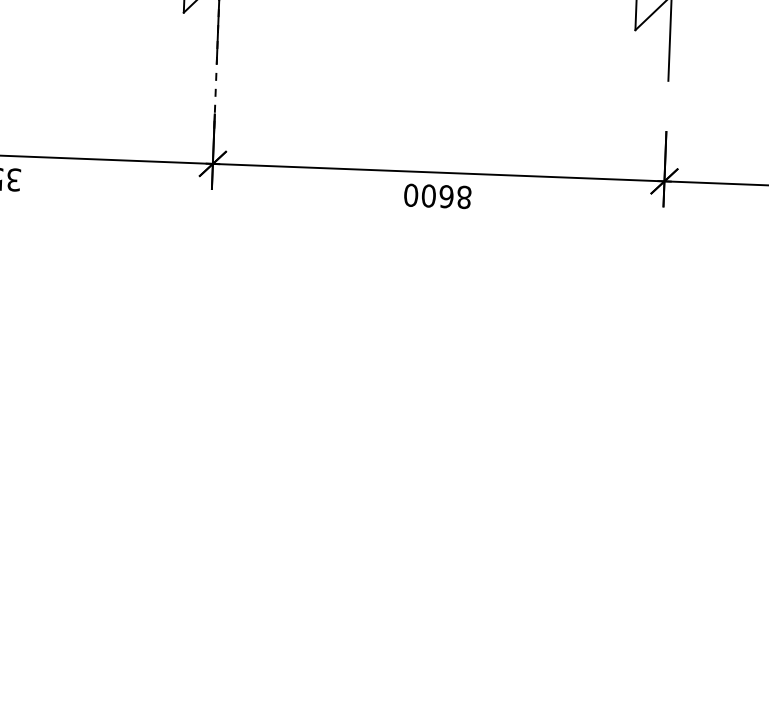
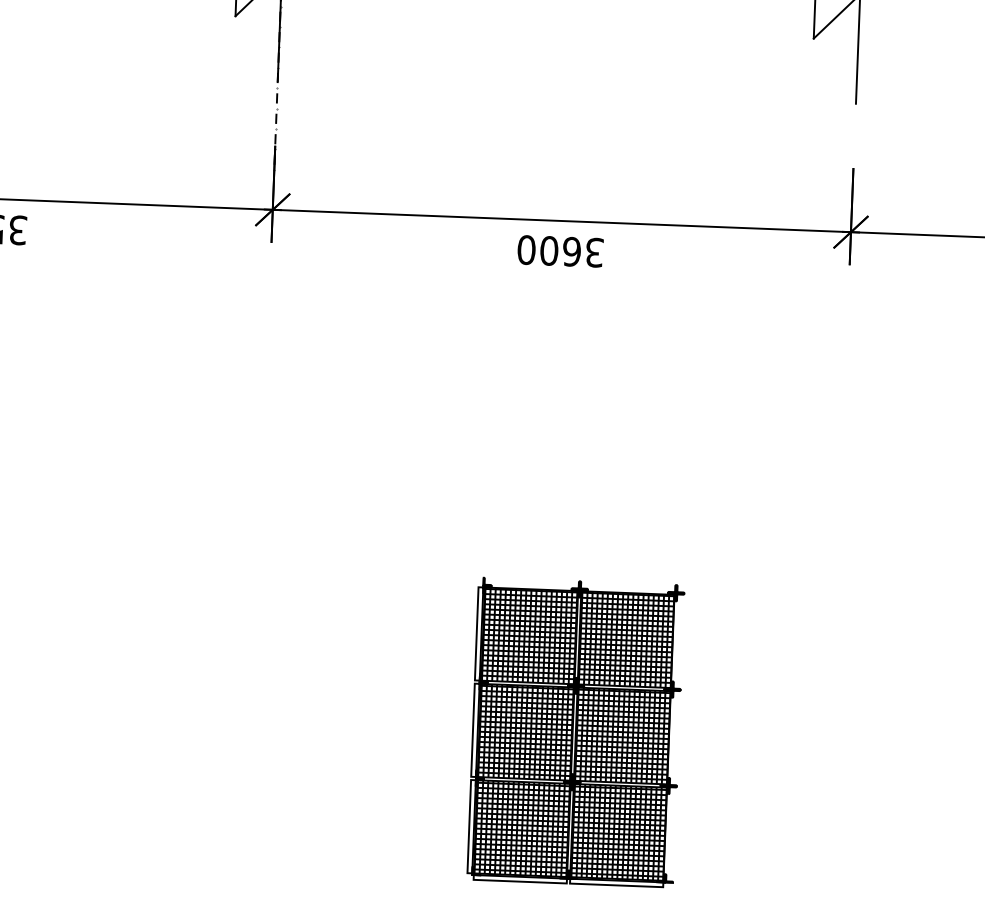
text: (464, 197) -> (594, 252), 8600 -> 3600
part: (449, 572) -> (575, 732), added

